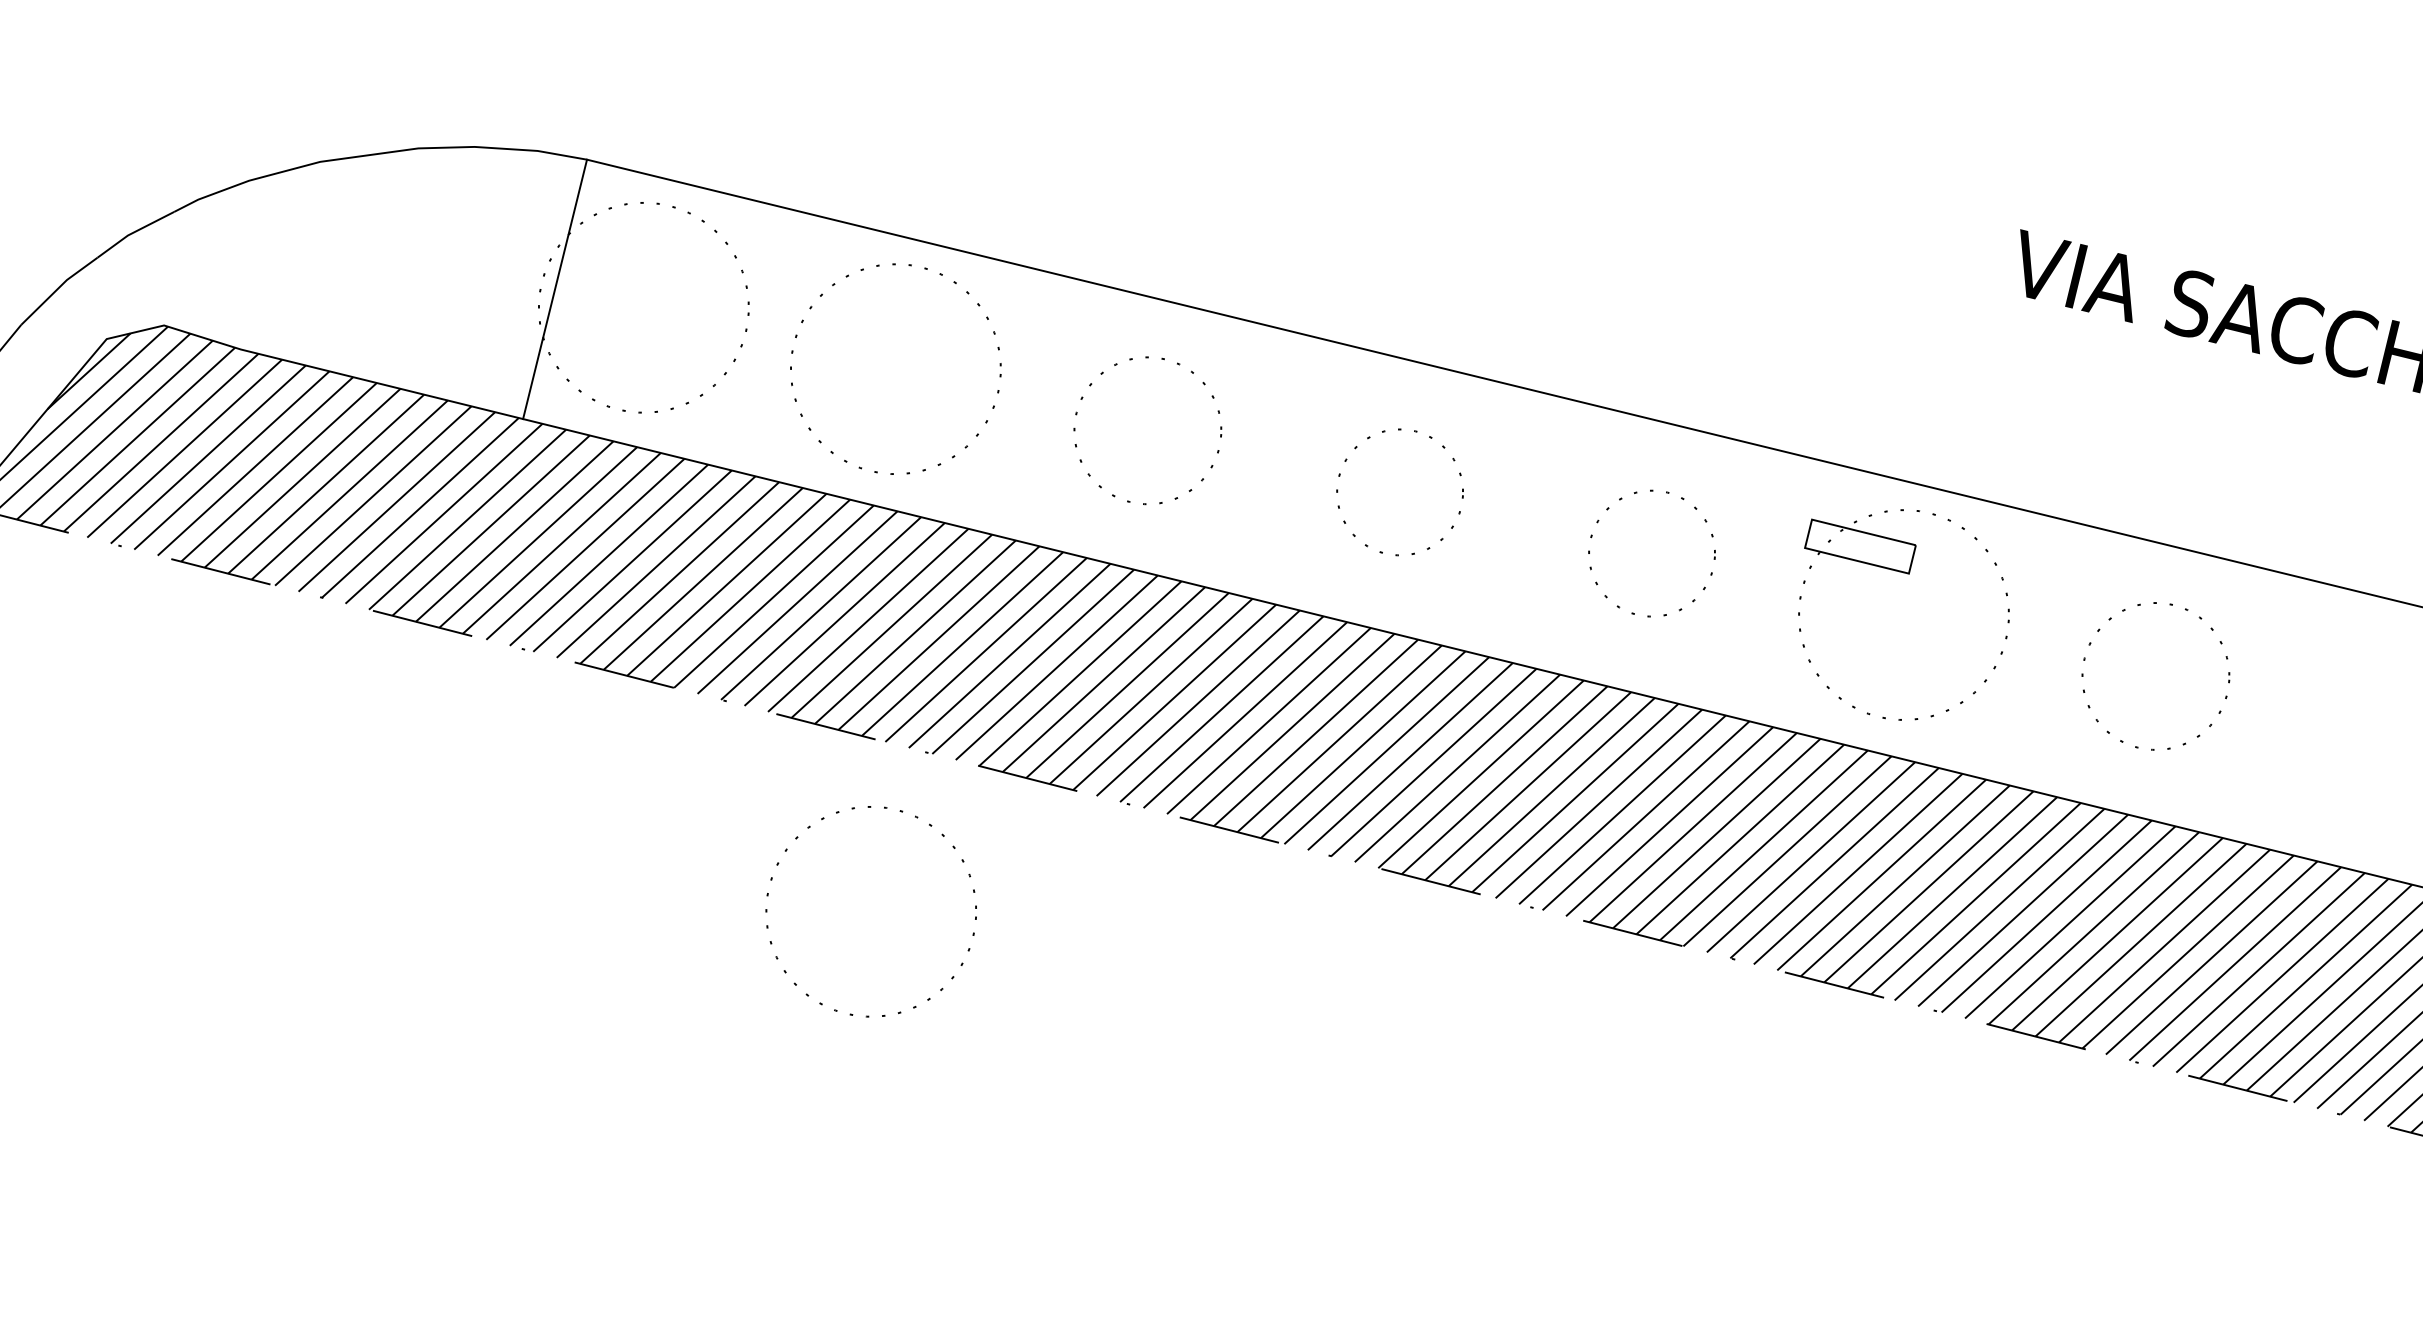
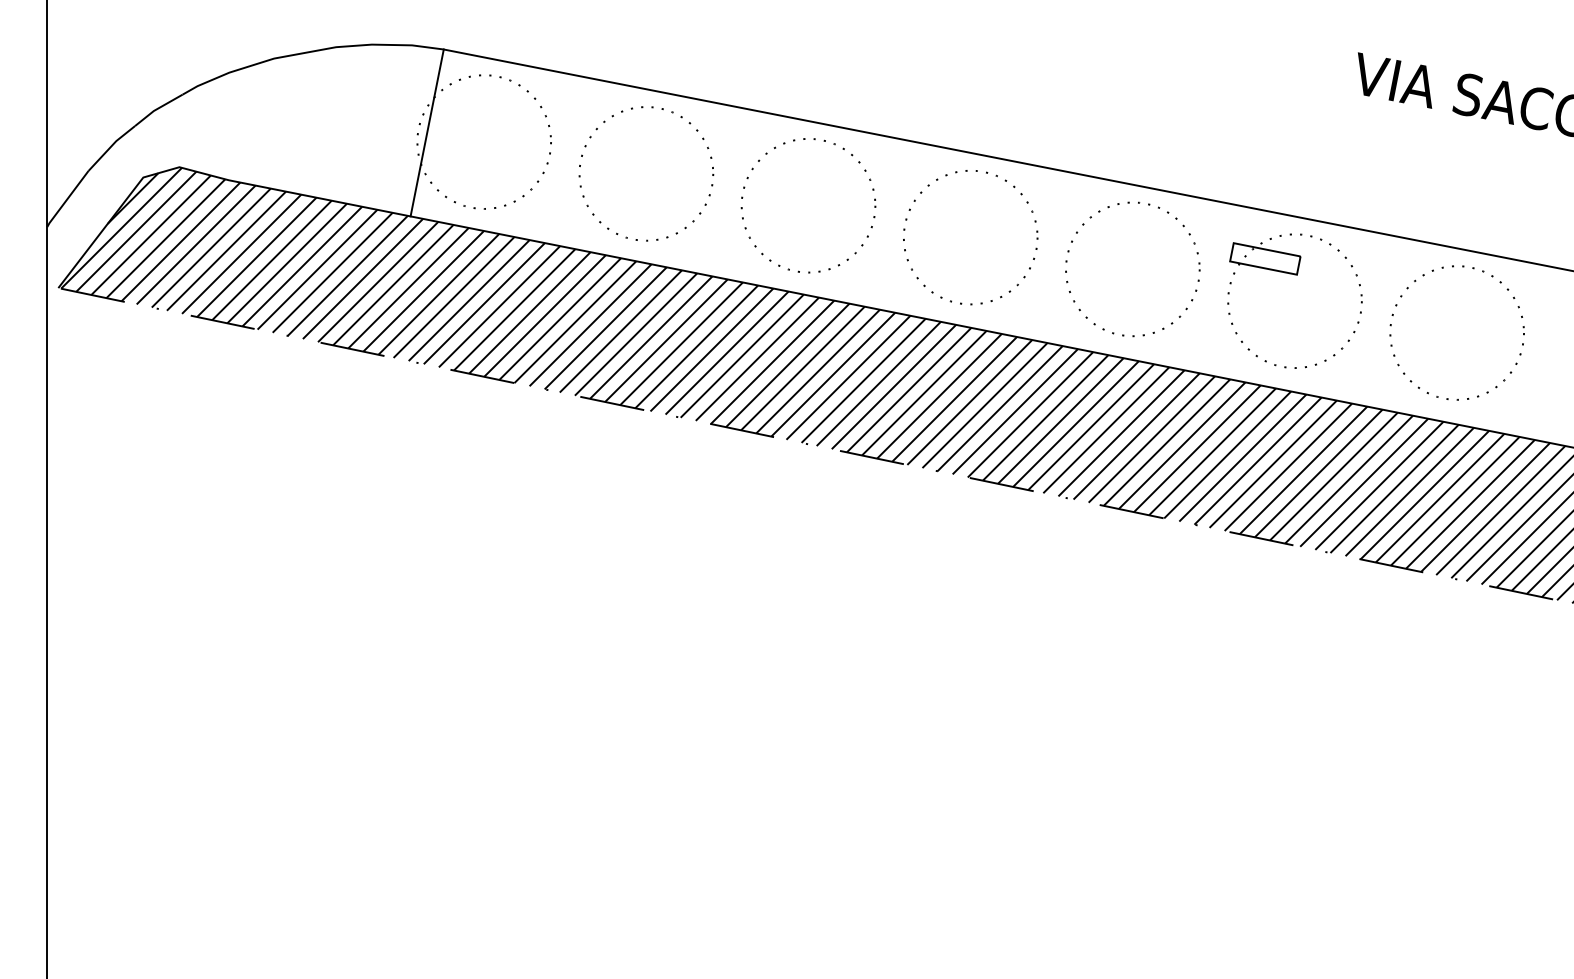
circle: (1147, 430) -> (808, 205), size x1.43
circle: (1399, 492) -> (970, 237), size x1.67
circle: (1651, 553) -> (1132, 269), size x1.67
circle: (2154, 675) -> (1456, 332), size x1.43
circle: (871, 911) -> (646, 519), removed

